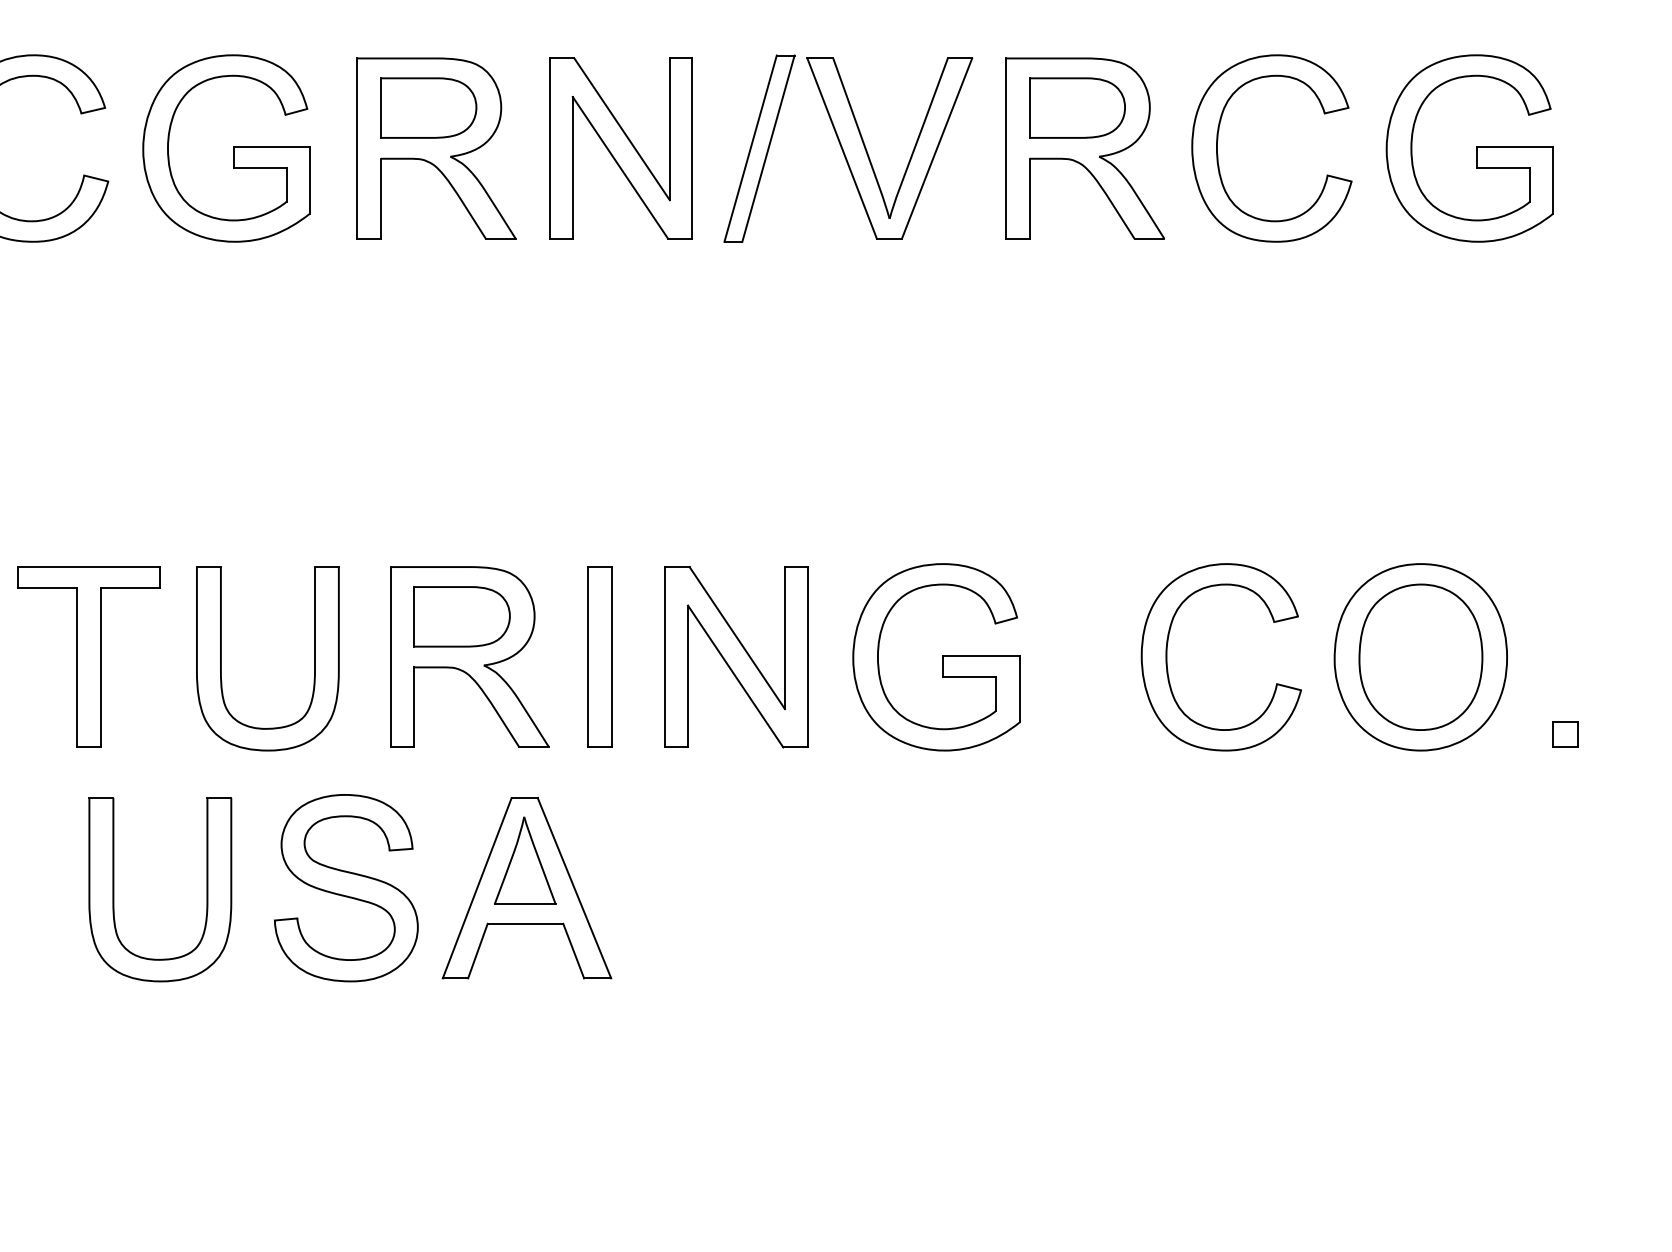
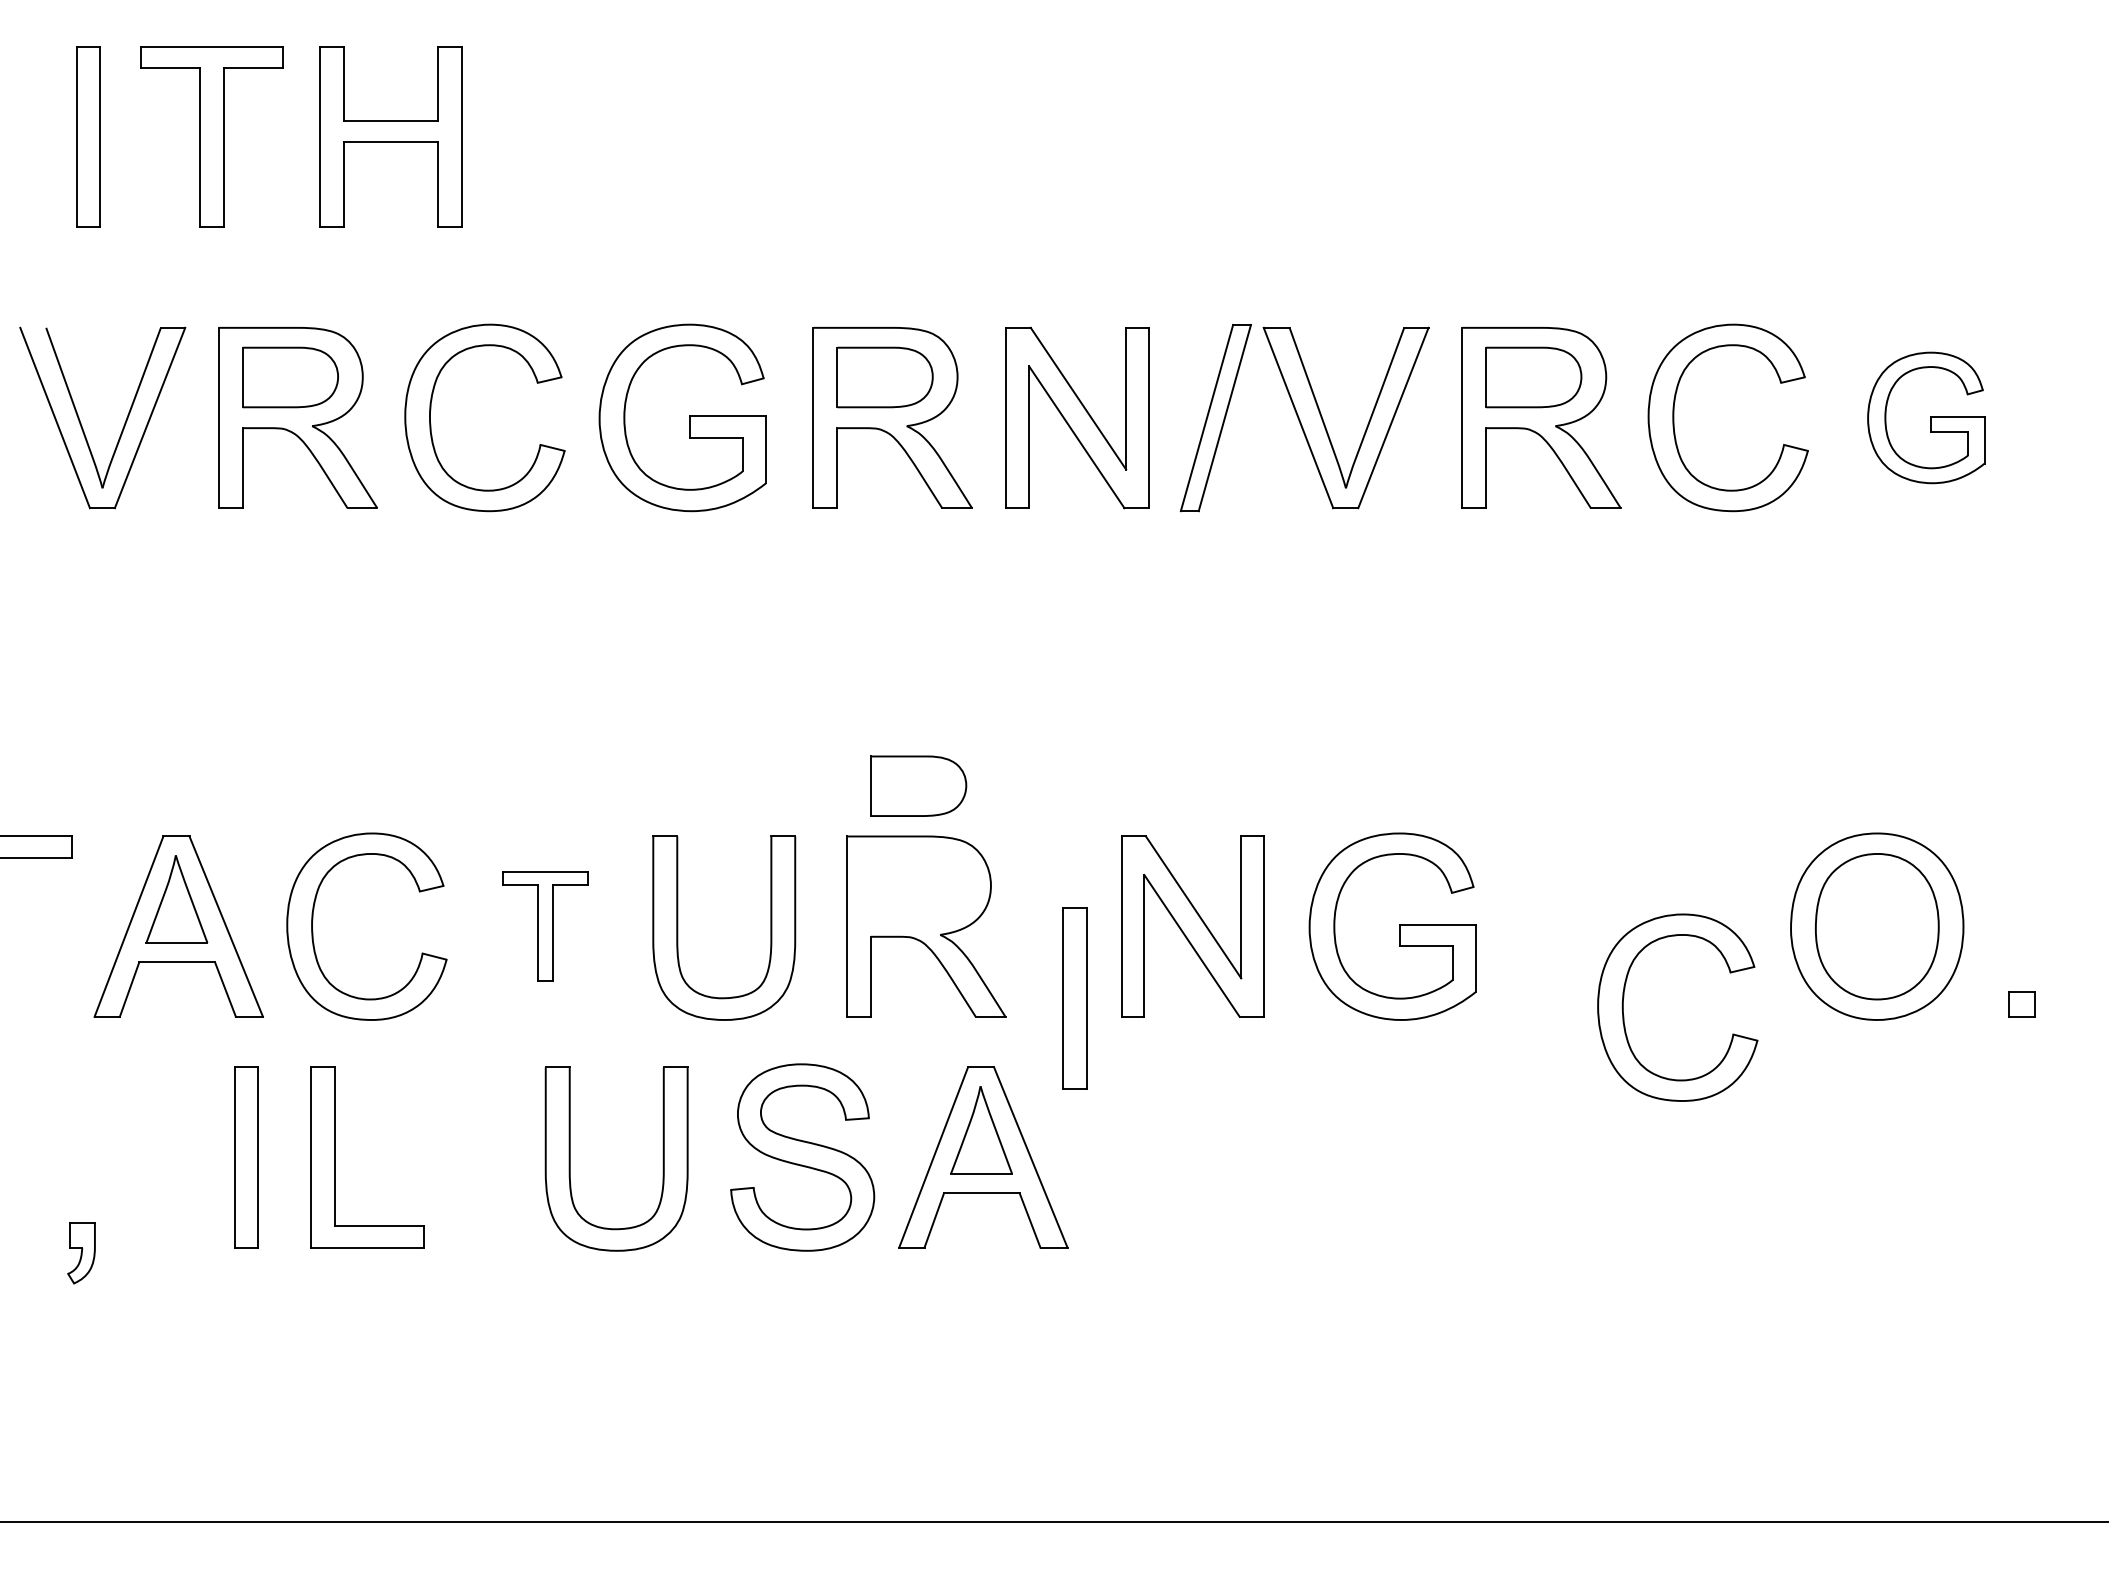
part: (1470, 148) -> (1926, 417), size x0.7
part: (462, 616) -> (918, 785), moved
part: (89, 657) -> (545, 926), size x0.6
part: (599, 657) -> (1074, 998), moved
part: (1168, 665) -> (1624, 1015), moved

